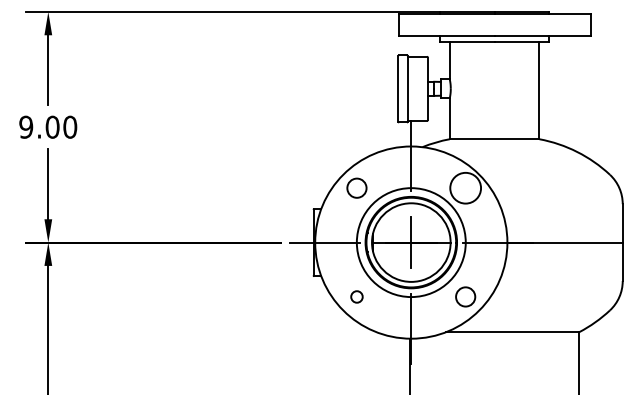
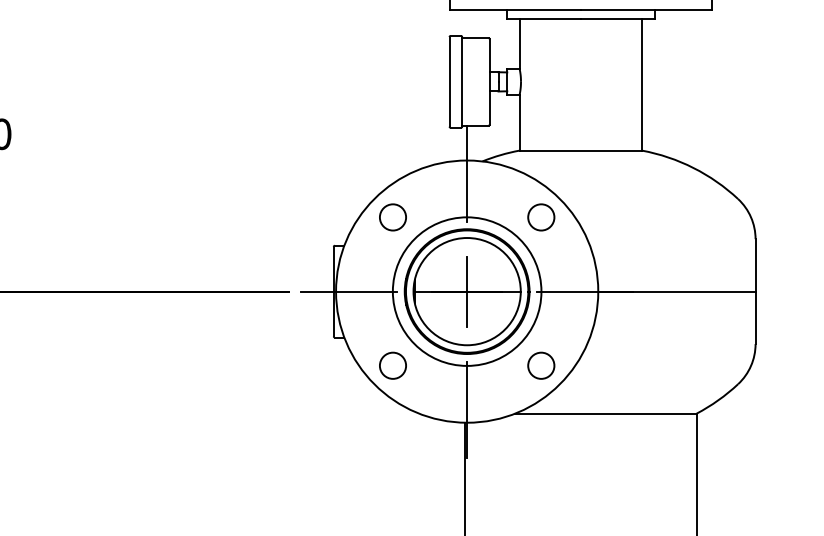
circle: (465, 187) -> (541, 216), size x0.62
circle: (356, 296) -> (392, 365), size x1.67

